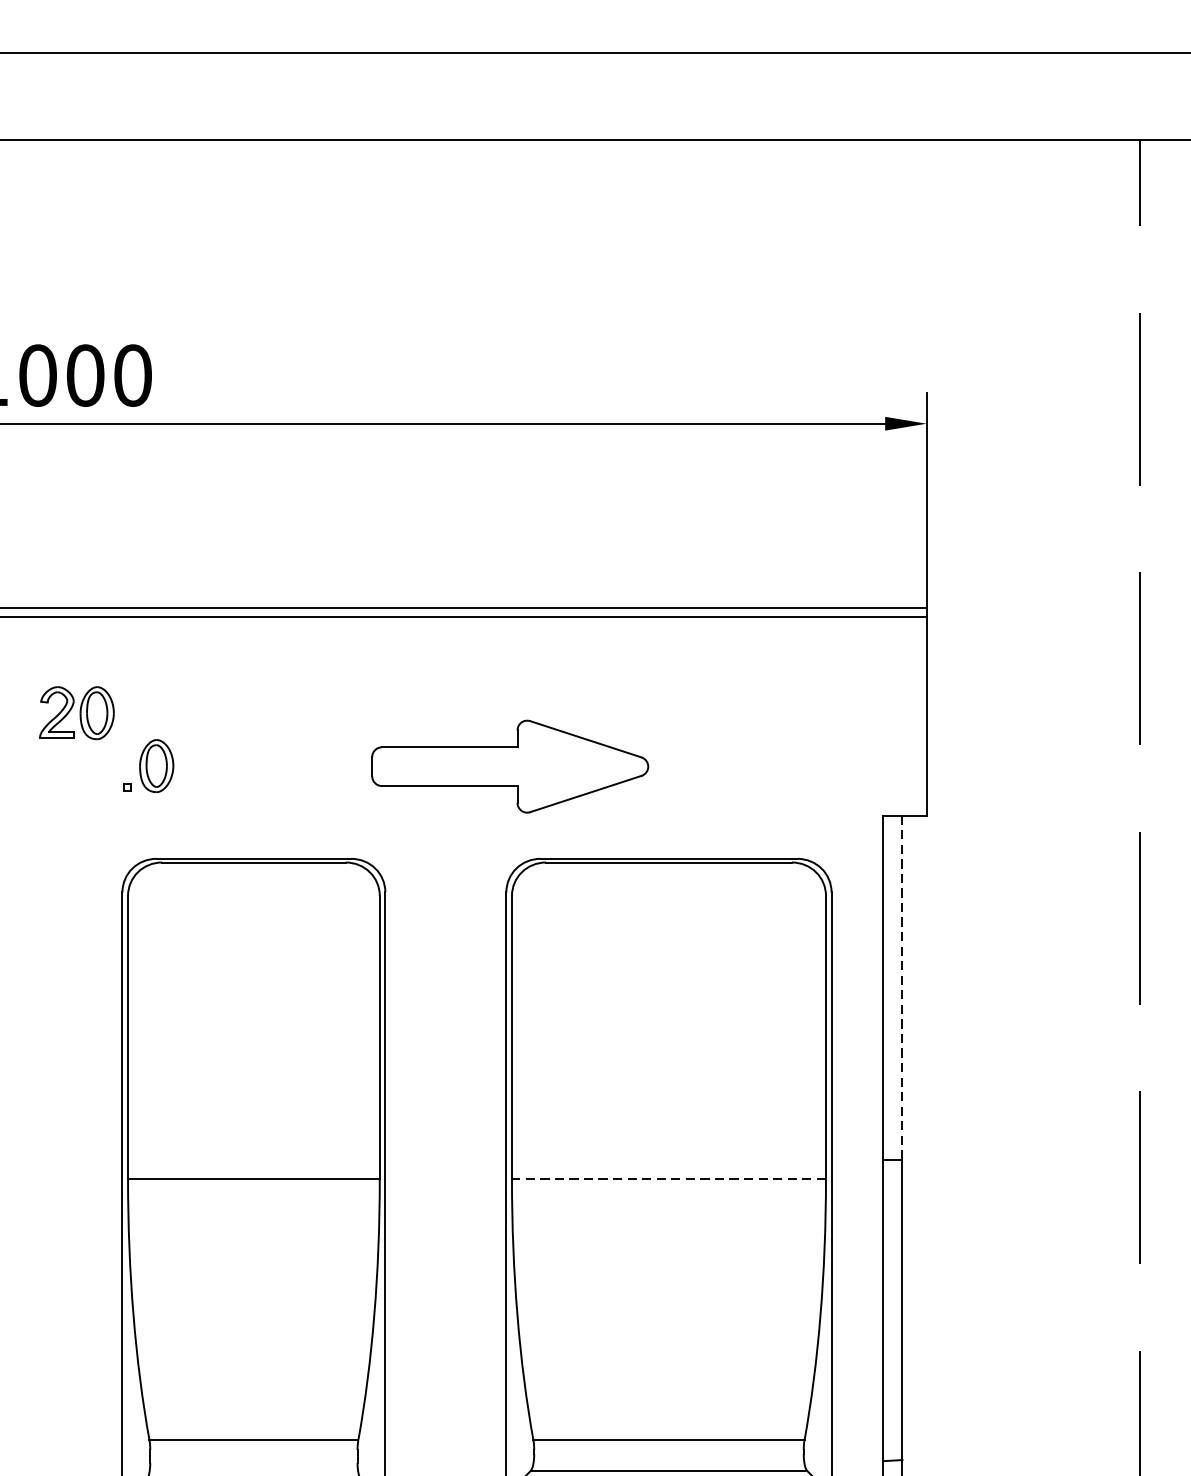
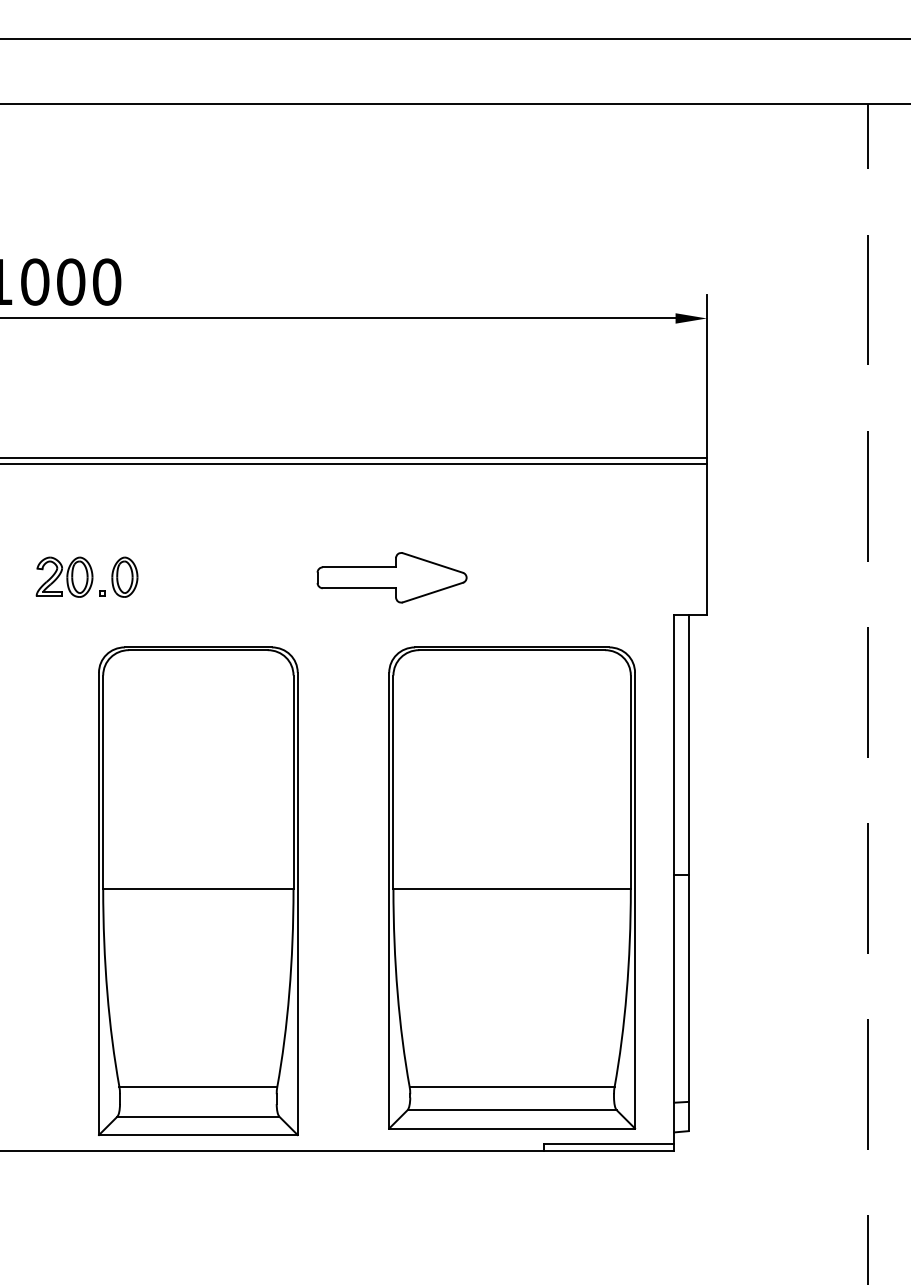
part: (76, 712) -> (64, 576), moved
part: (509, 766) -> (391, 577), size x0.71
line: (902, 987) -> (688, 744), dashed -> solid
line: (669, 1179) -> (512, 889), dashed -> solid

